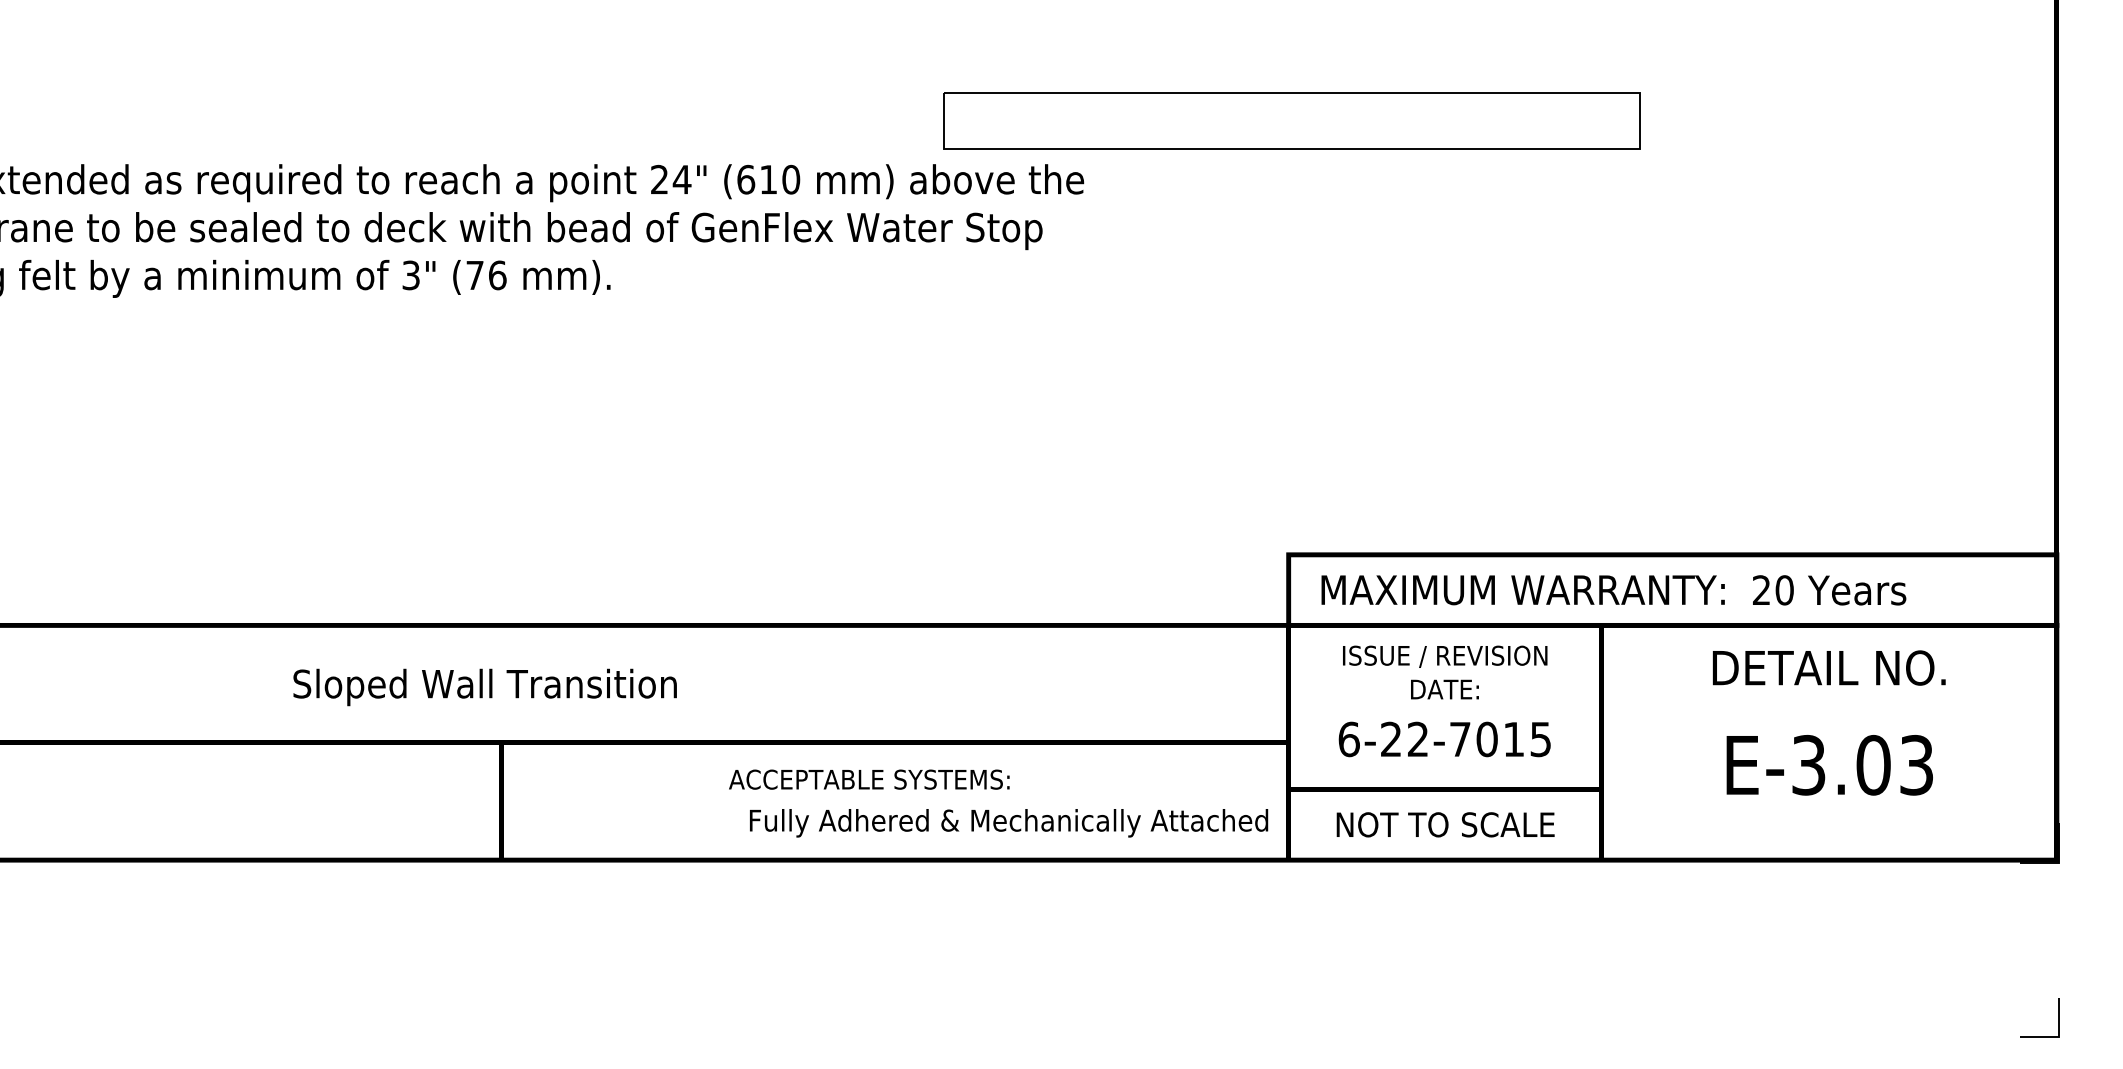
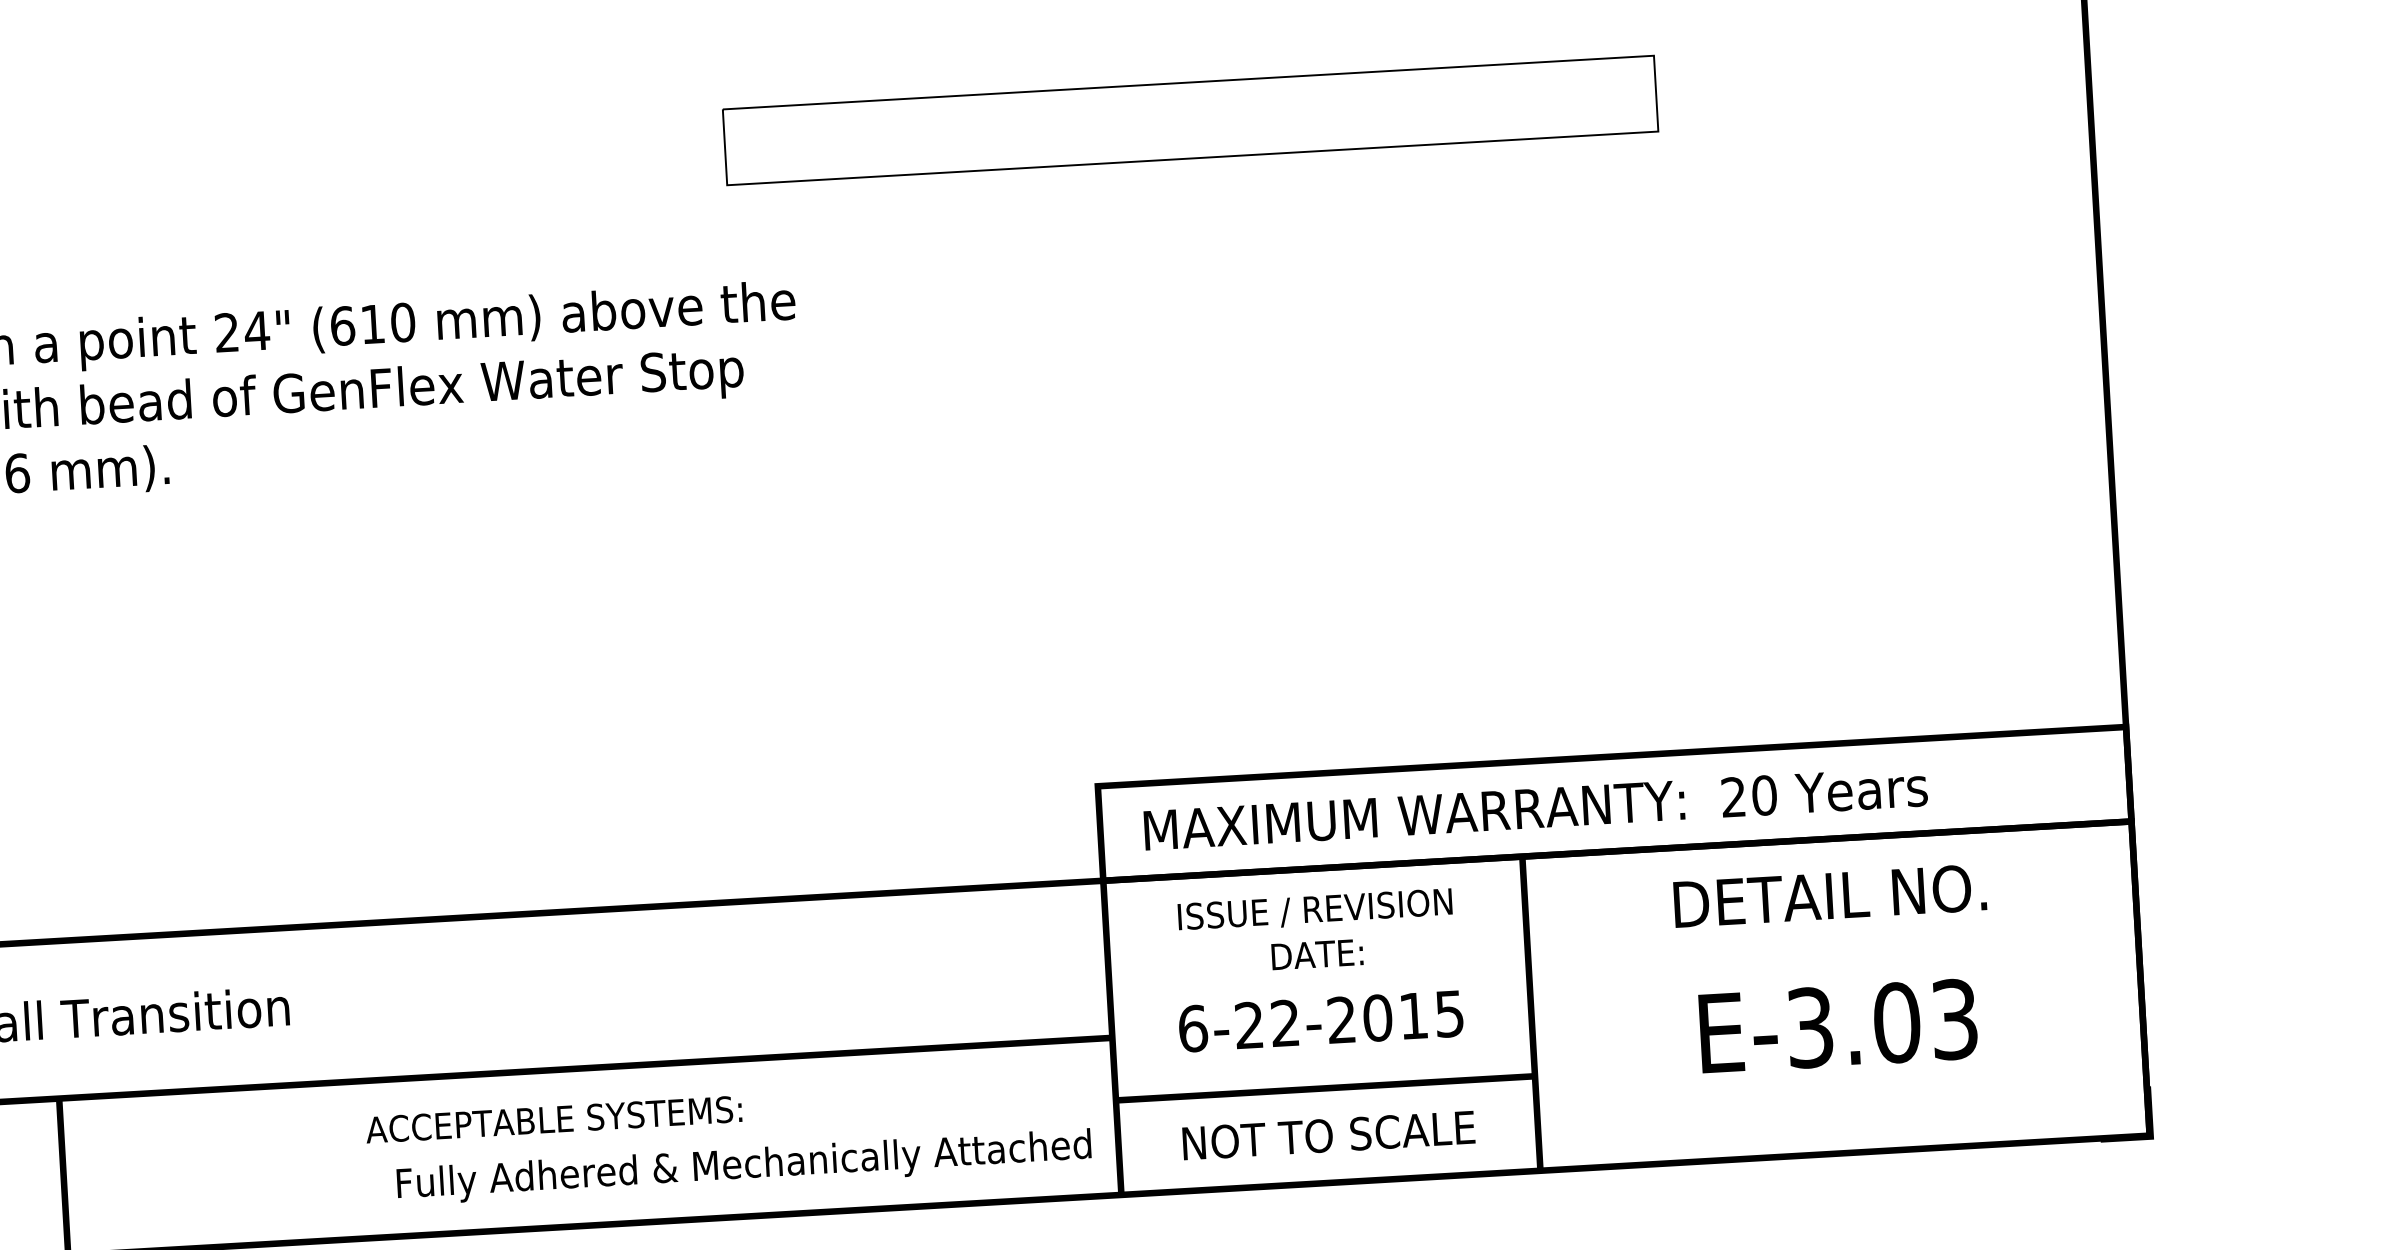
part: (1291, 120) -> (1189, 119), moved
text: (1460, 738) -> (1342, 1018), 6-22-7015 -> 6-22-2015

